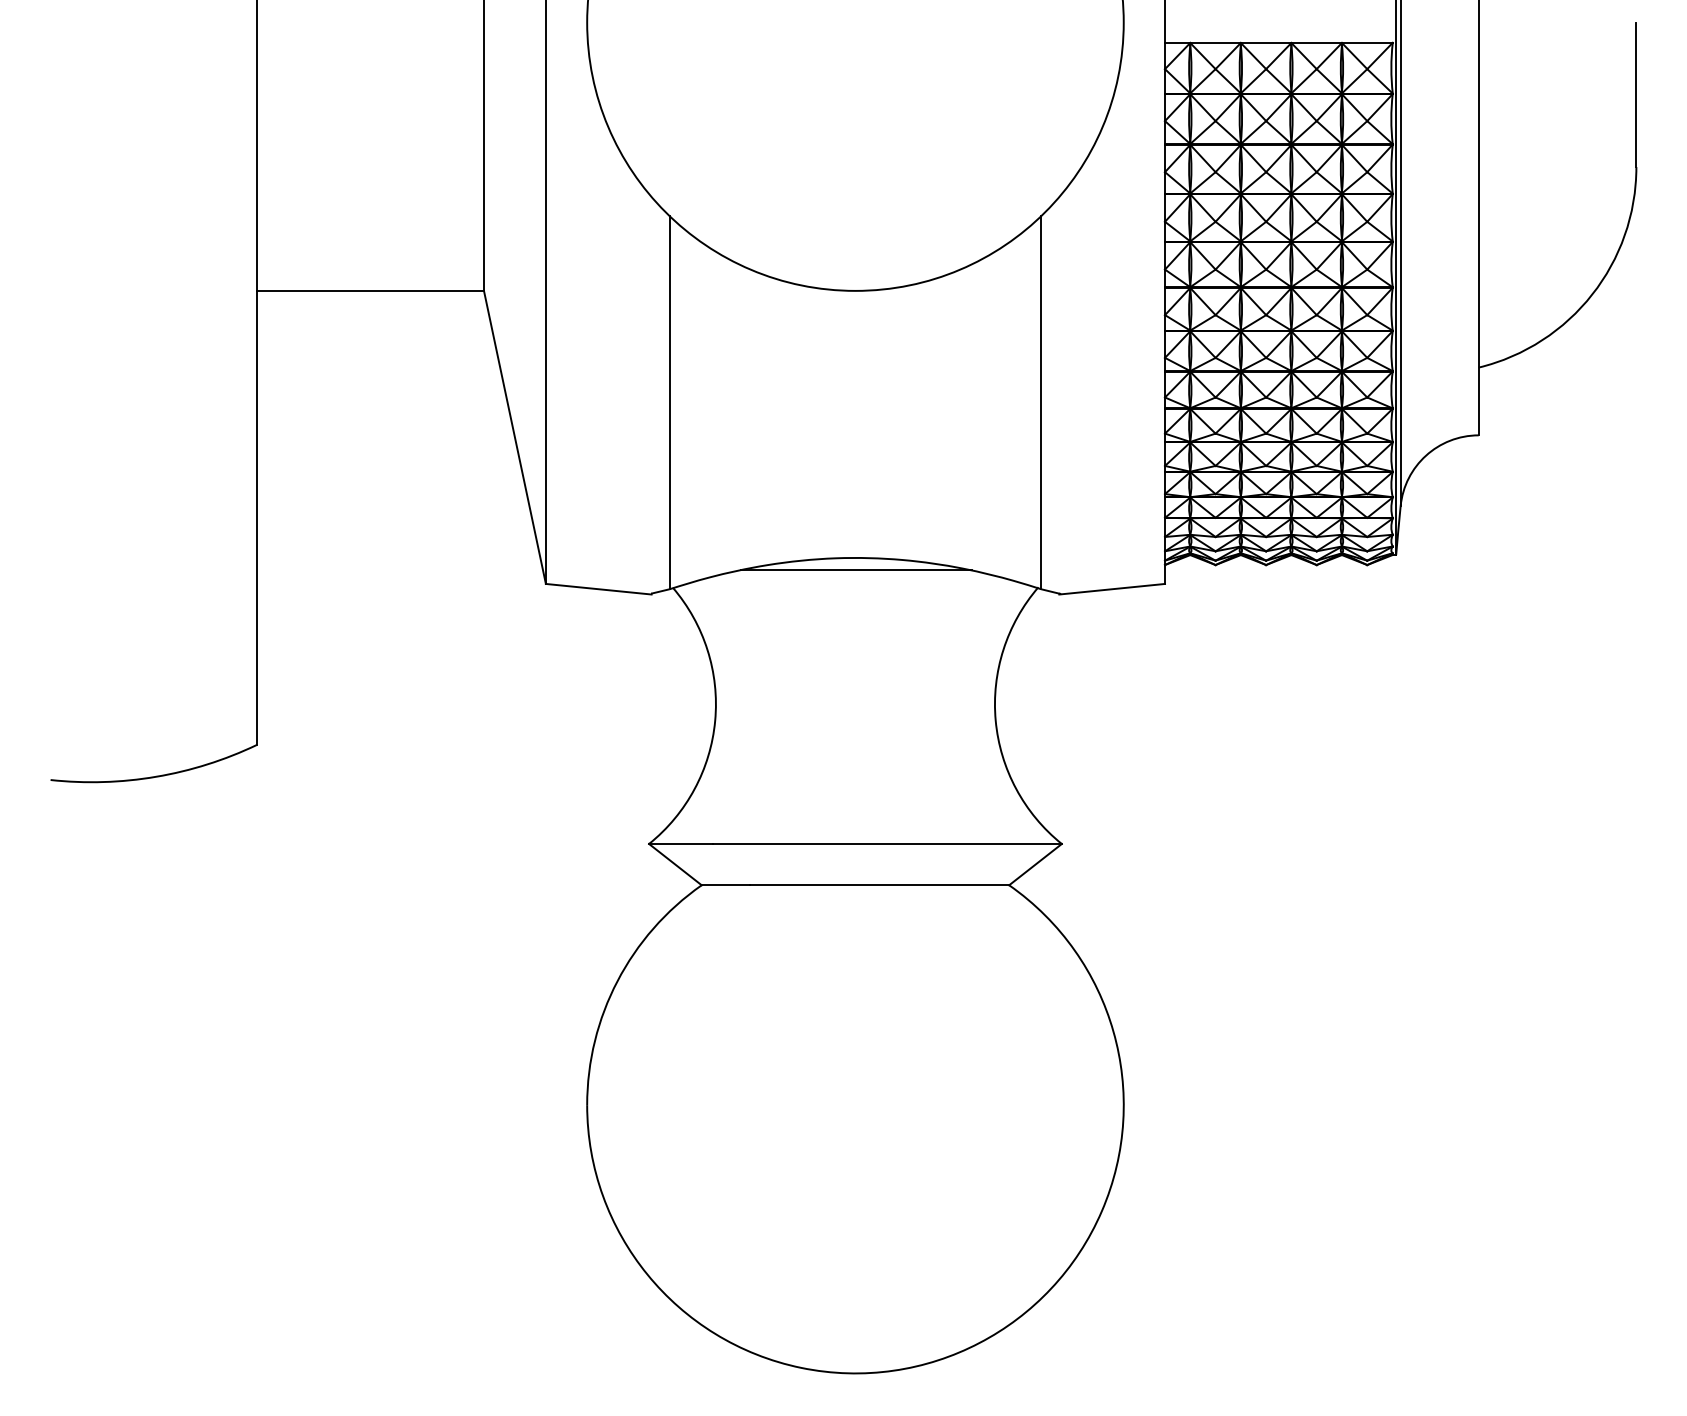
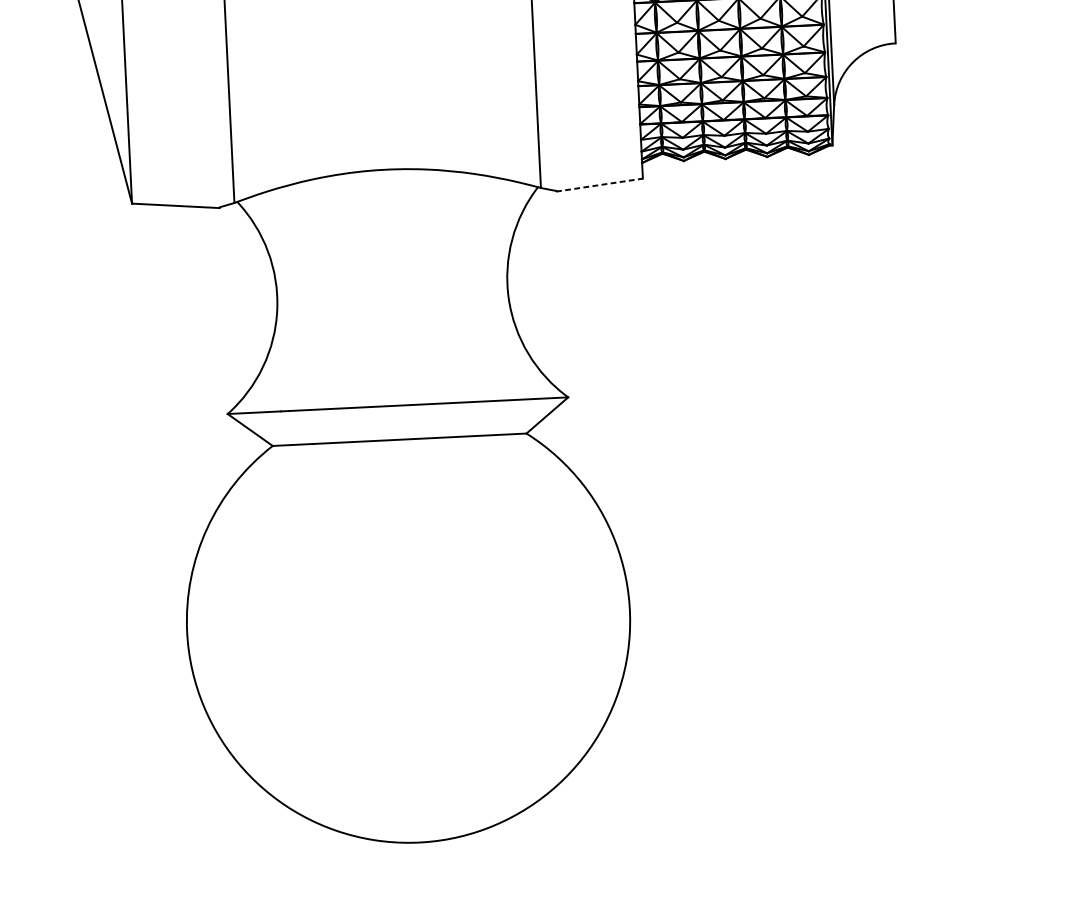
line: (856, 570) -> (387, 180), removed
line: (1112, 589) -> (599, 185), solid -> dashed

